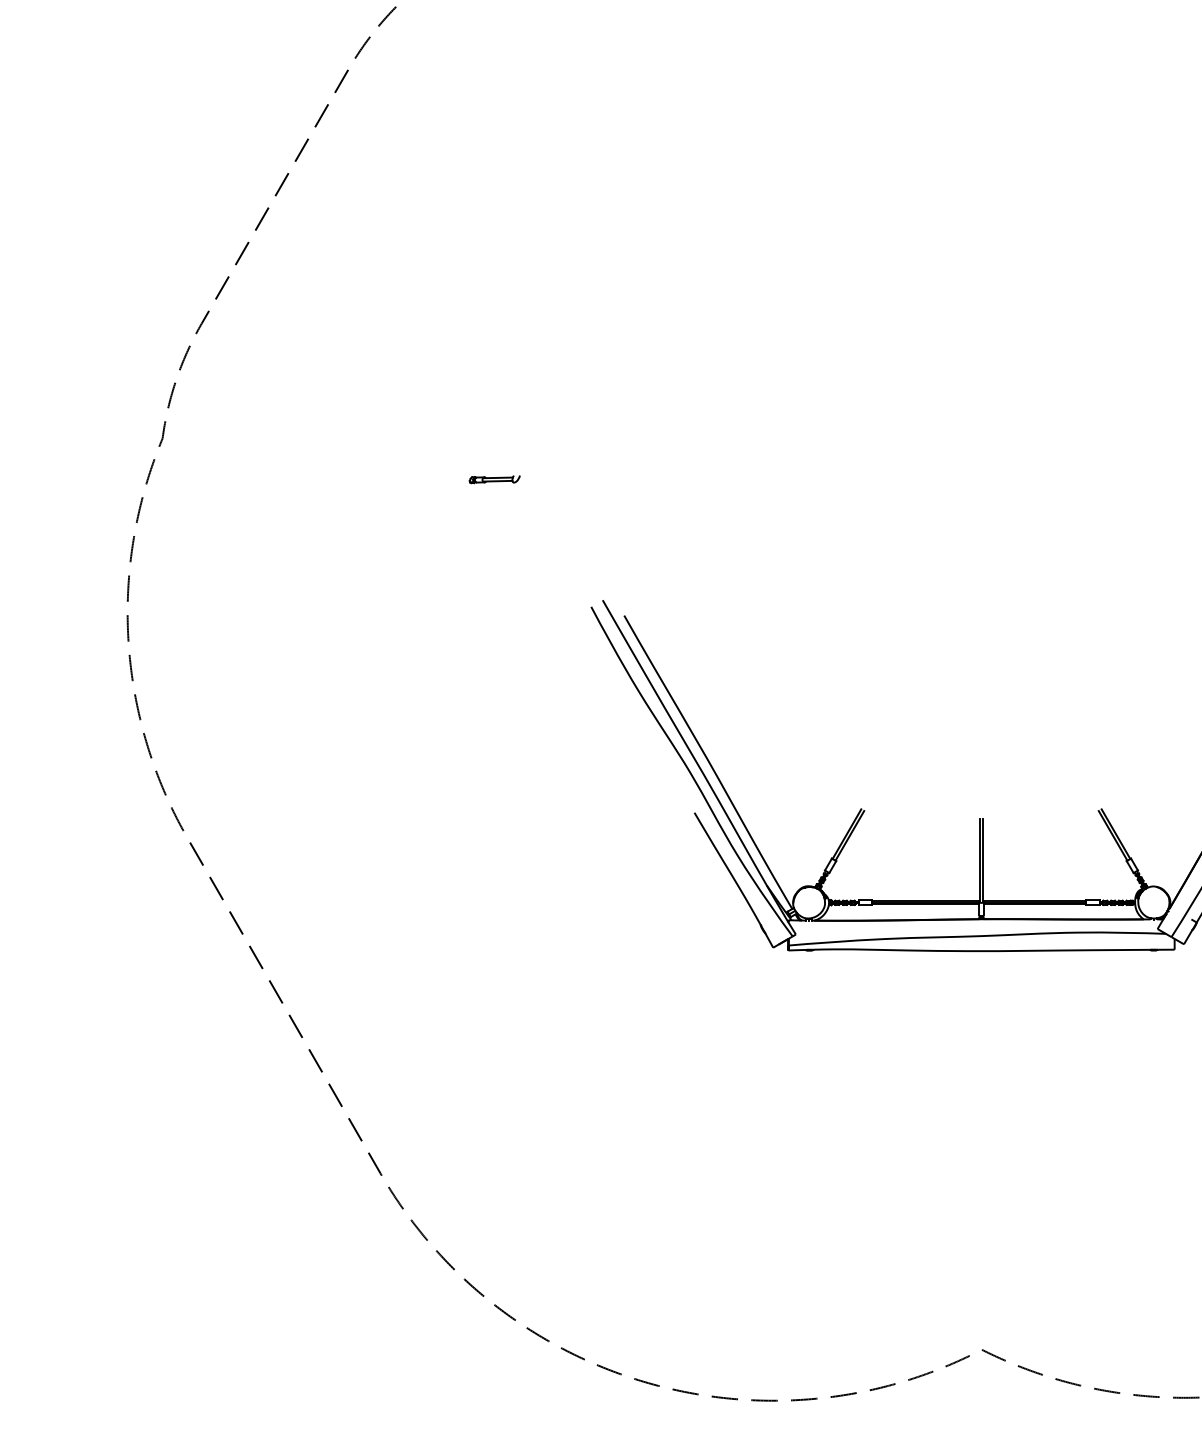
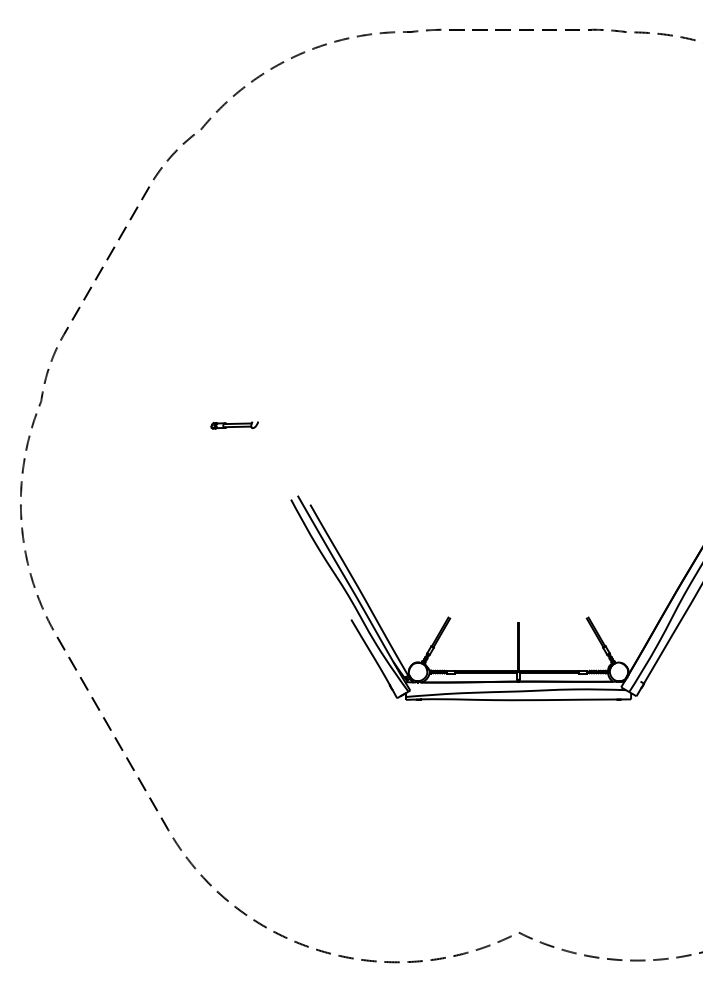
part: (494, 479) -> (234, 425), size x1.6

